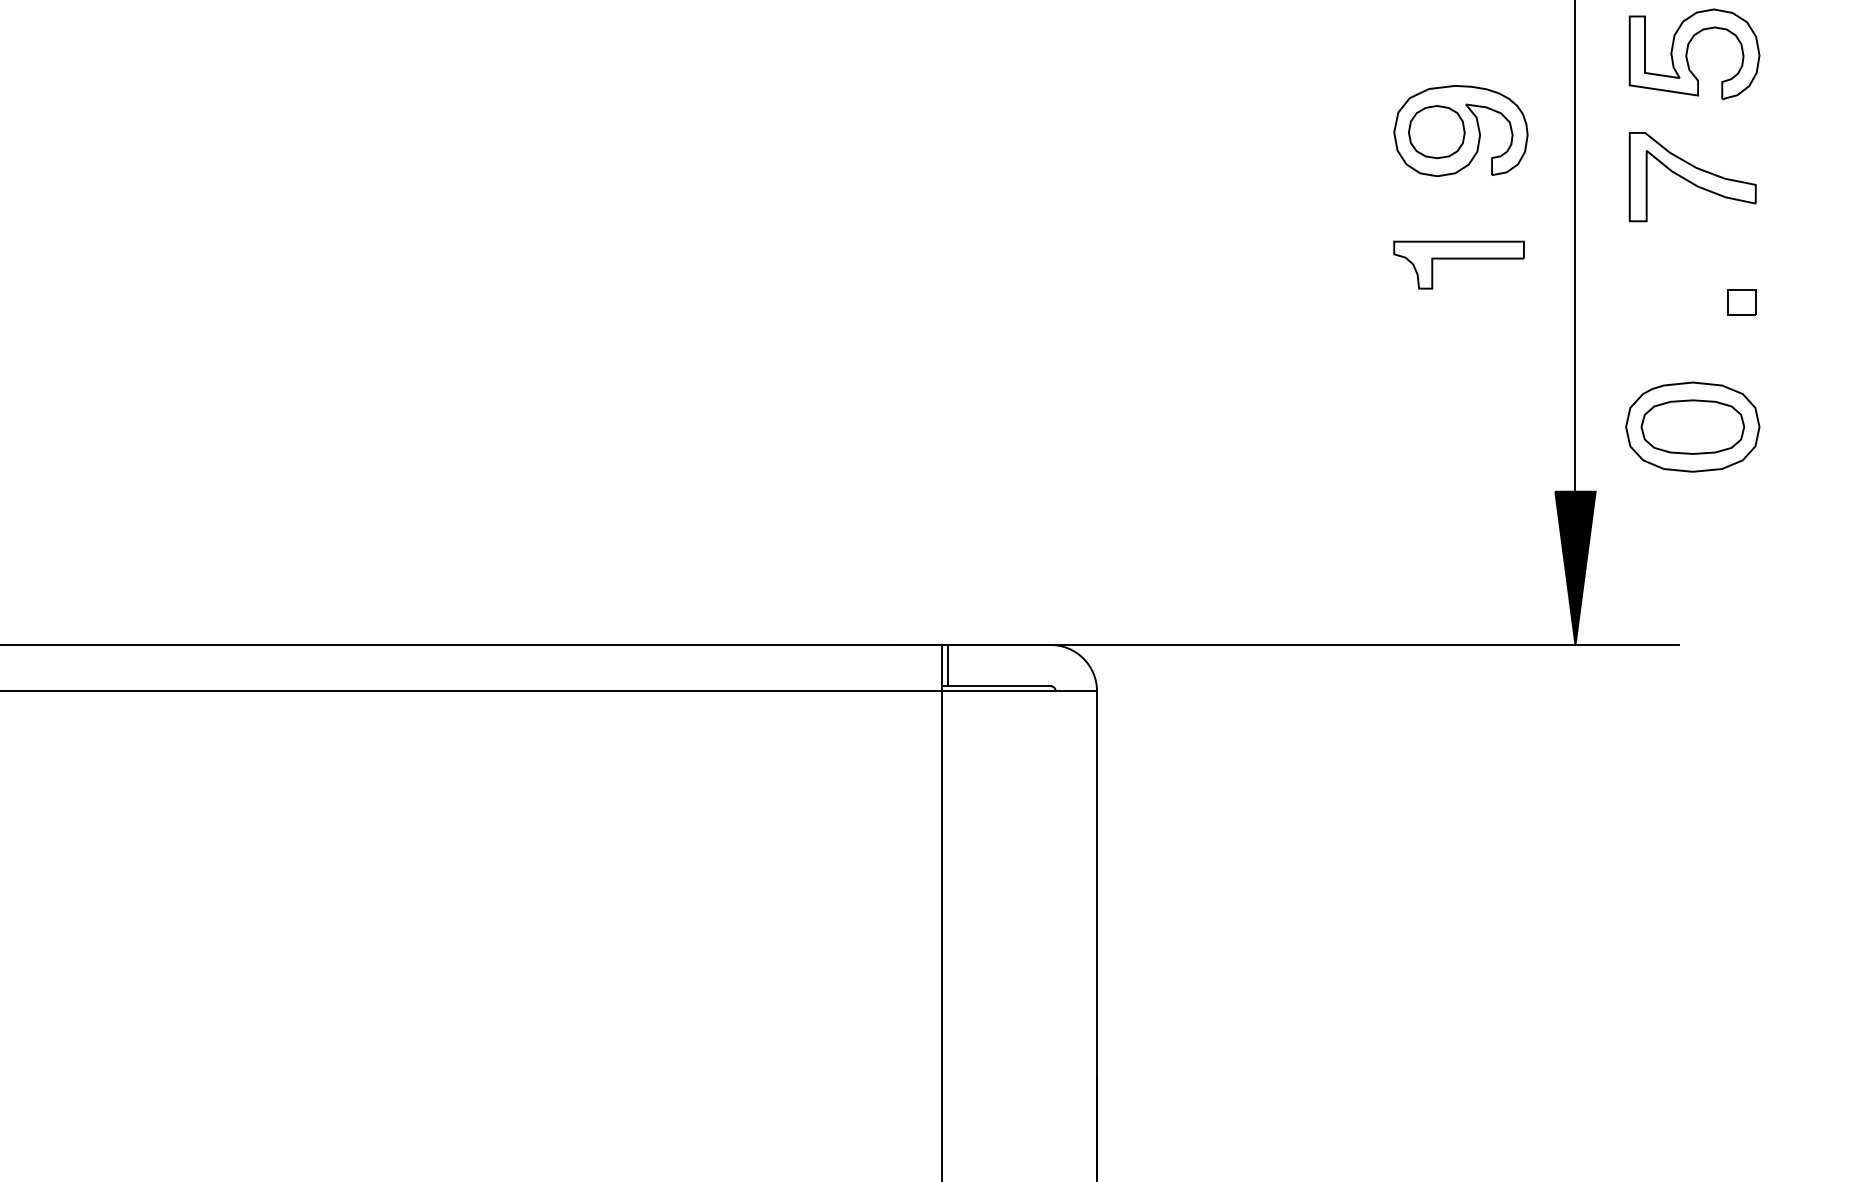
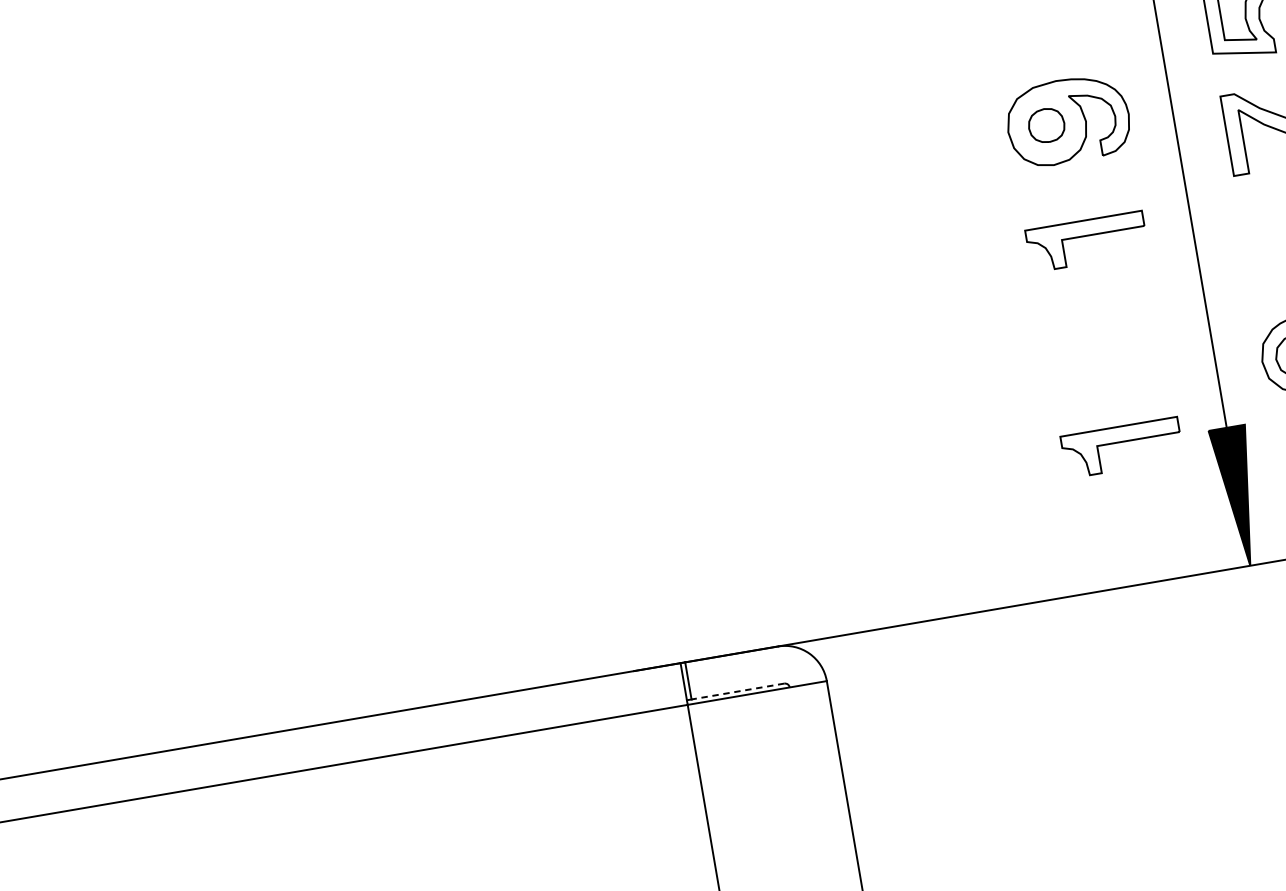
part: (1436, 132) -> (1046, 125), size x0.7
part: (1458, 493) -> (1121, 447), added
line: (999, 686) -> (738, 691), solid -> dashed

